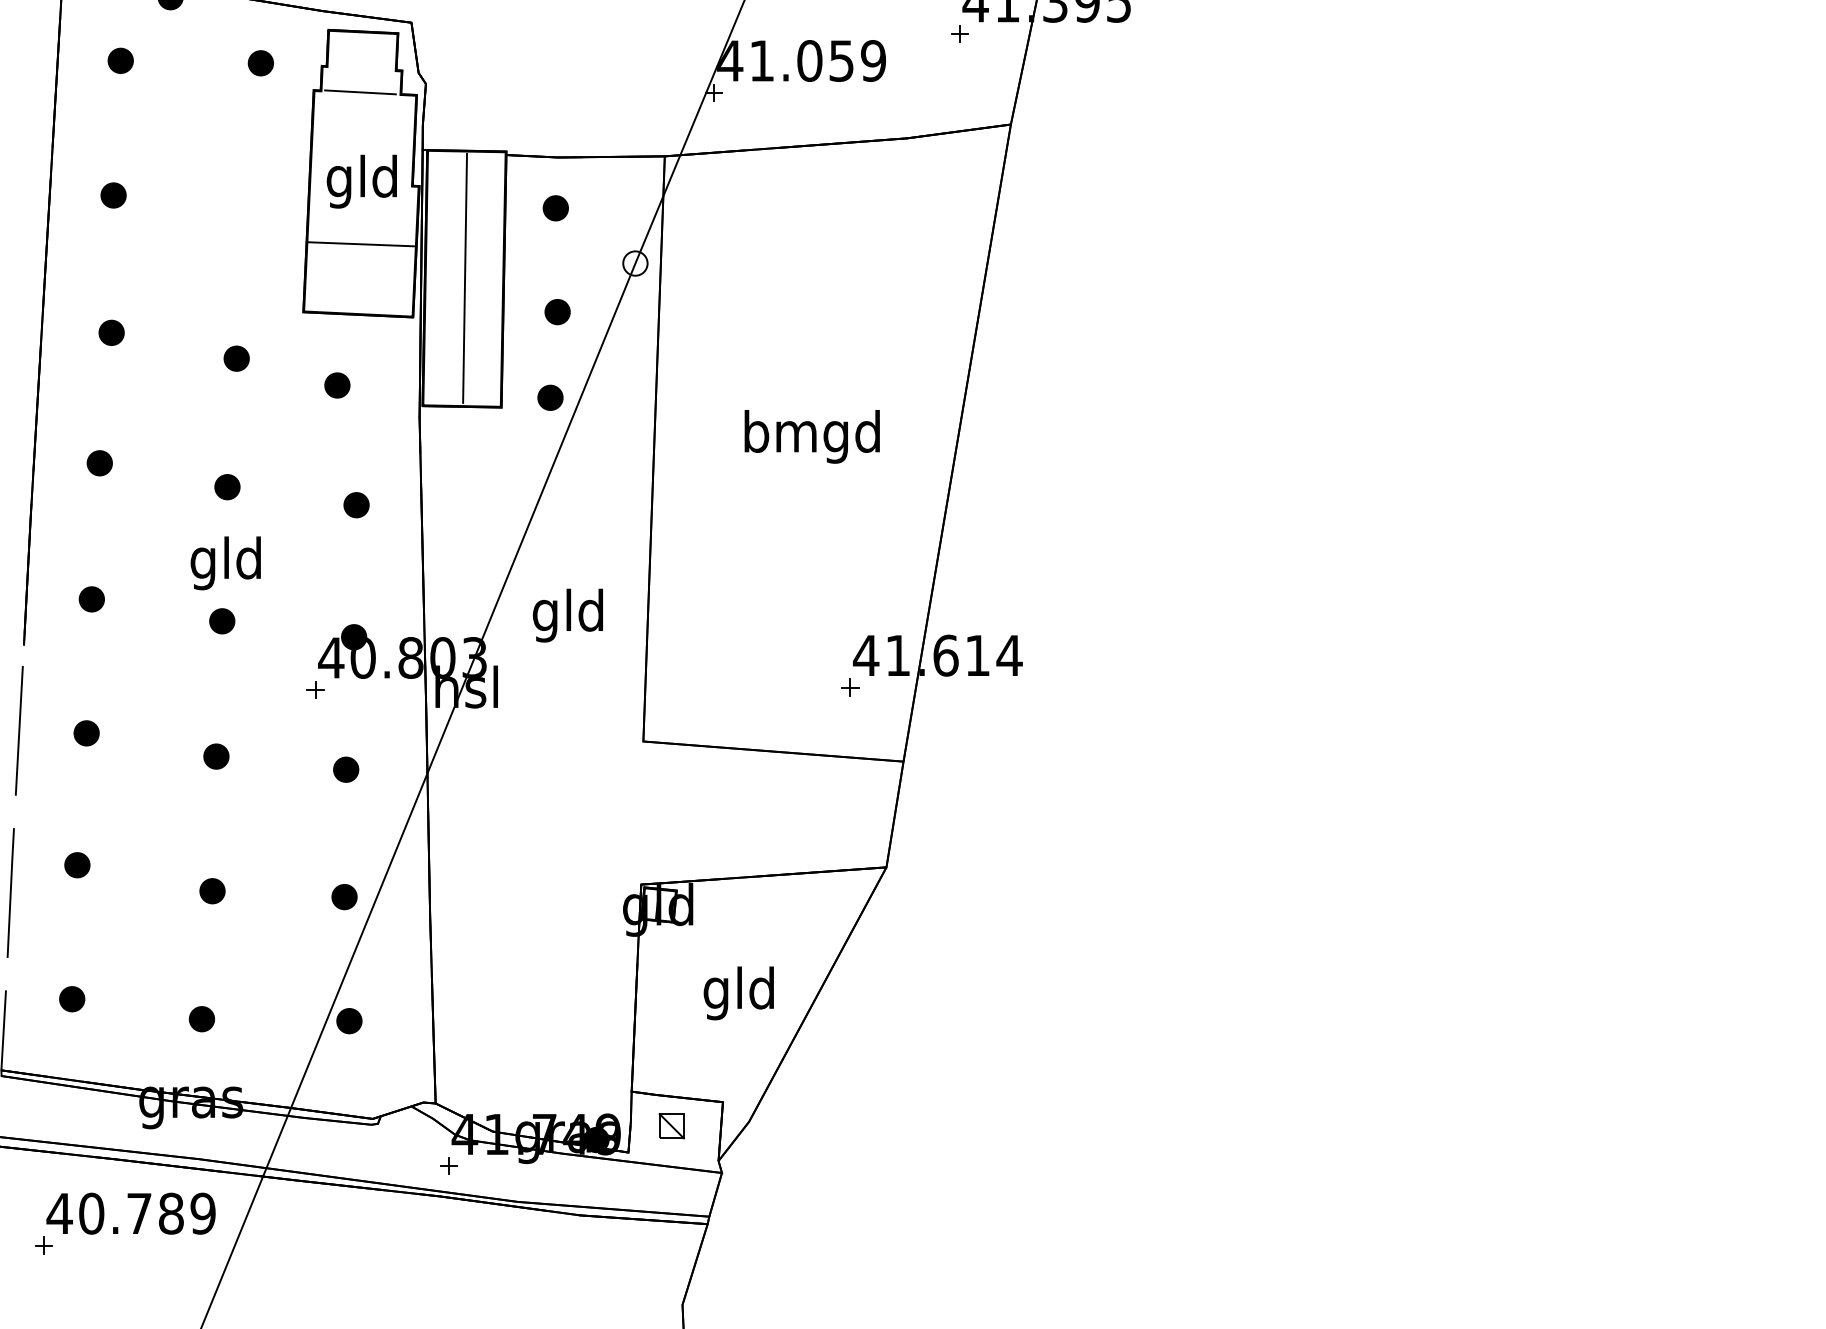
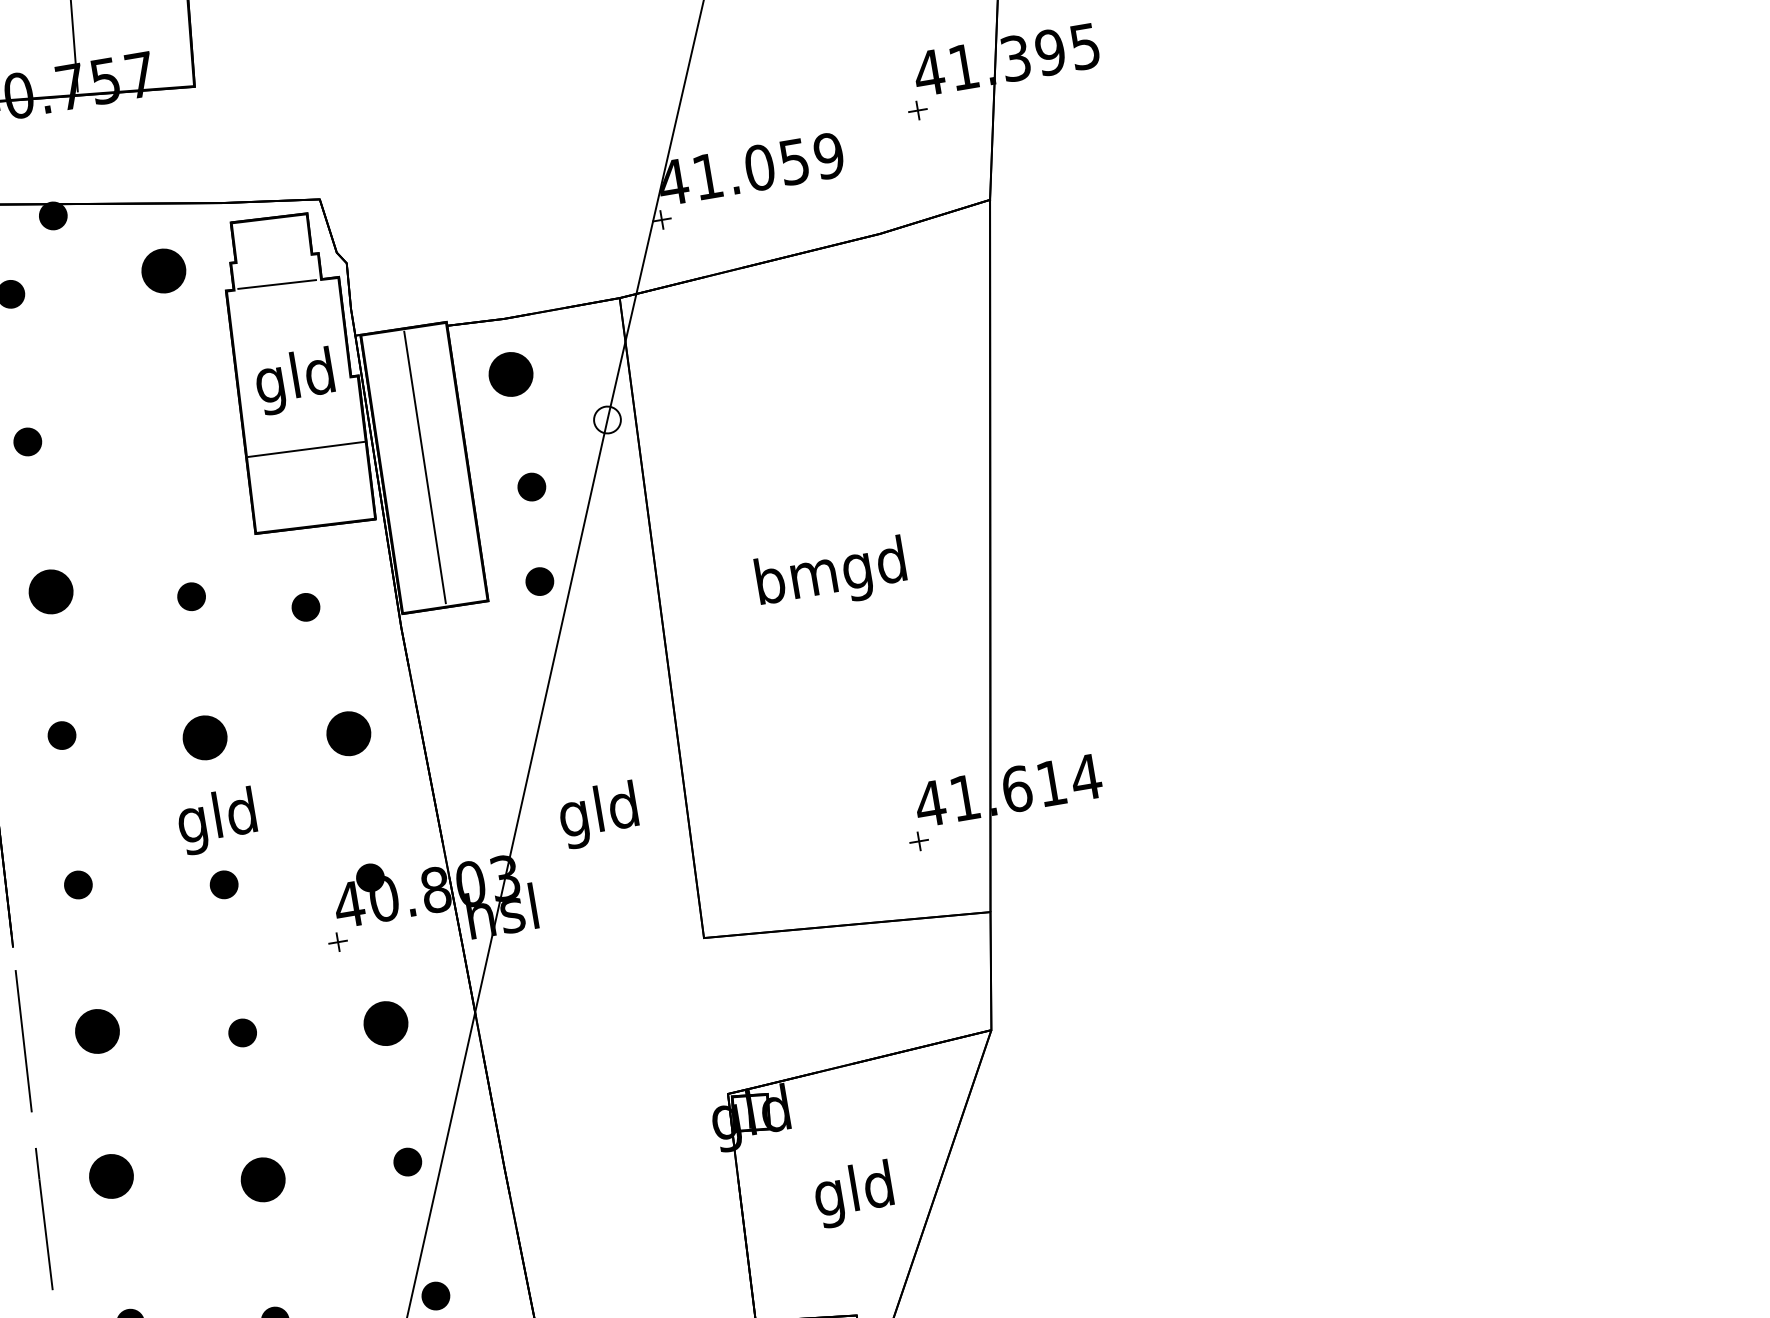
part: (260, 63) -> (163, 271), size x1.6
part: (555, 208) -> (510, 374), size x1.6
part: (111, 332) -> (50, 591), size x1.6
part: (227, 487) -> (205, 738), size x1.6
part: (356, 505) -> (348, 734), size x1.6
part: (86, 733) -> (97, 1031), size x1.6
part: (346, 769) -> (386, 1023), size x1.6
part: (77, 865) -> (111, 1176), size x1.6
part: (212, 891) -> (263, 1180), size x1.6

